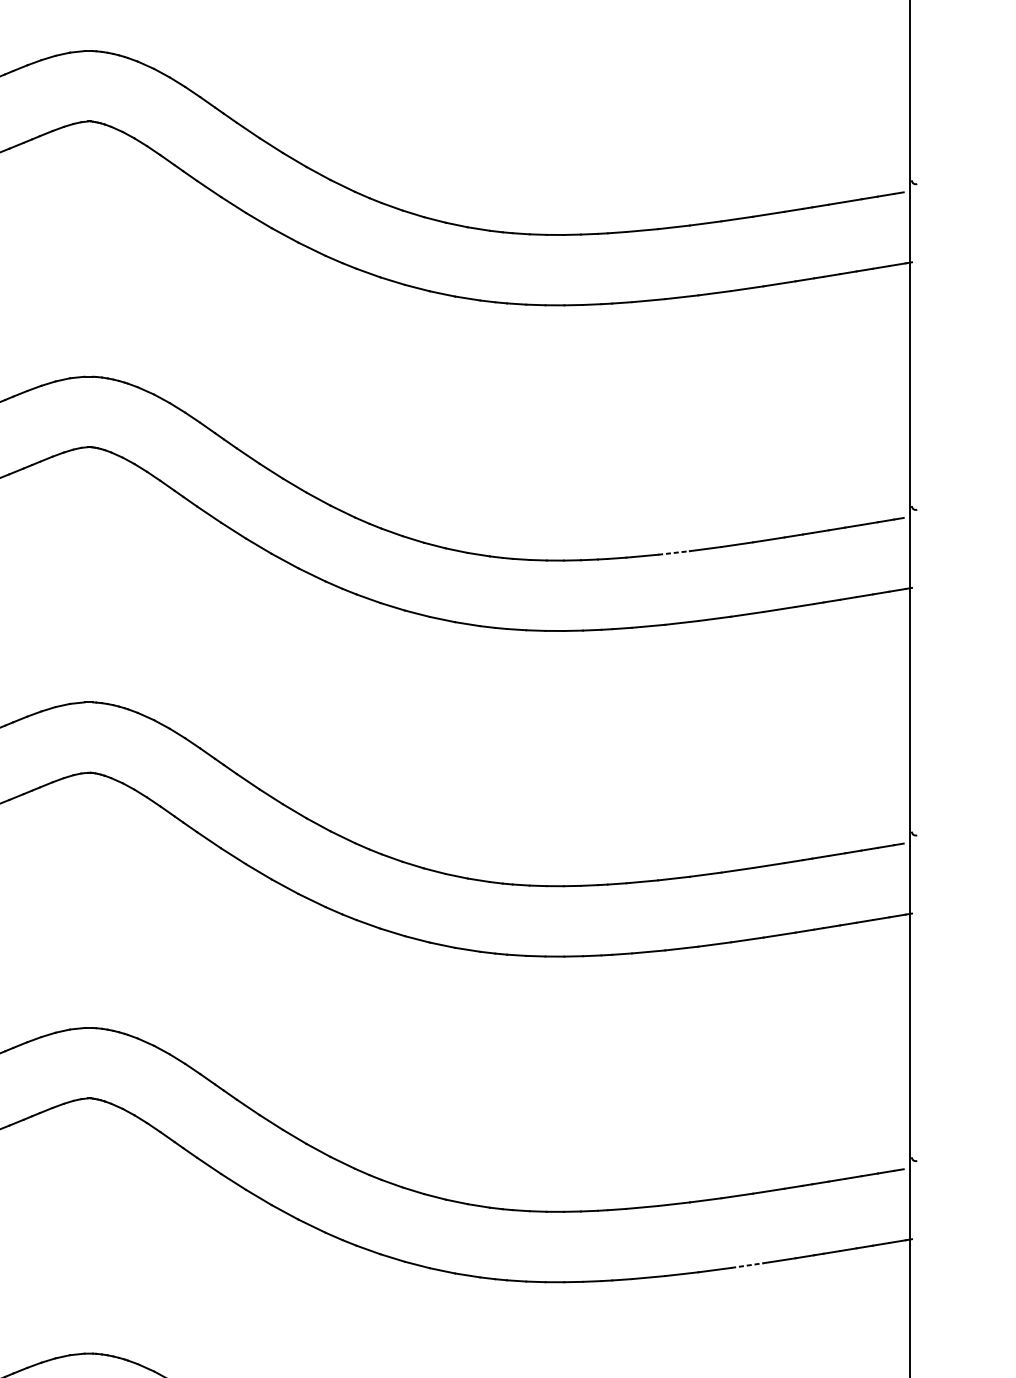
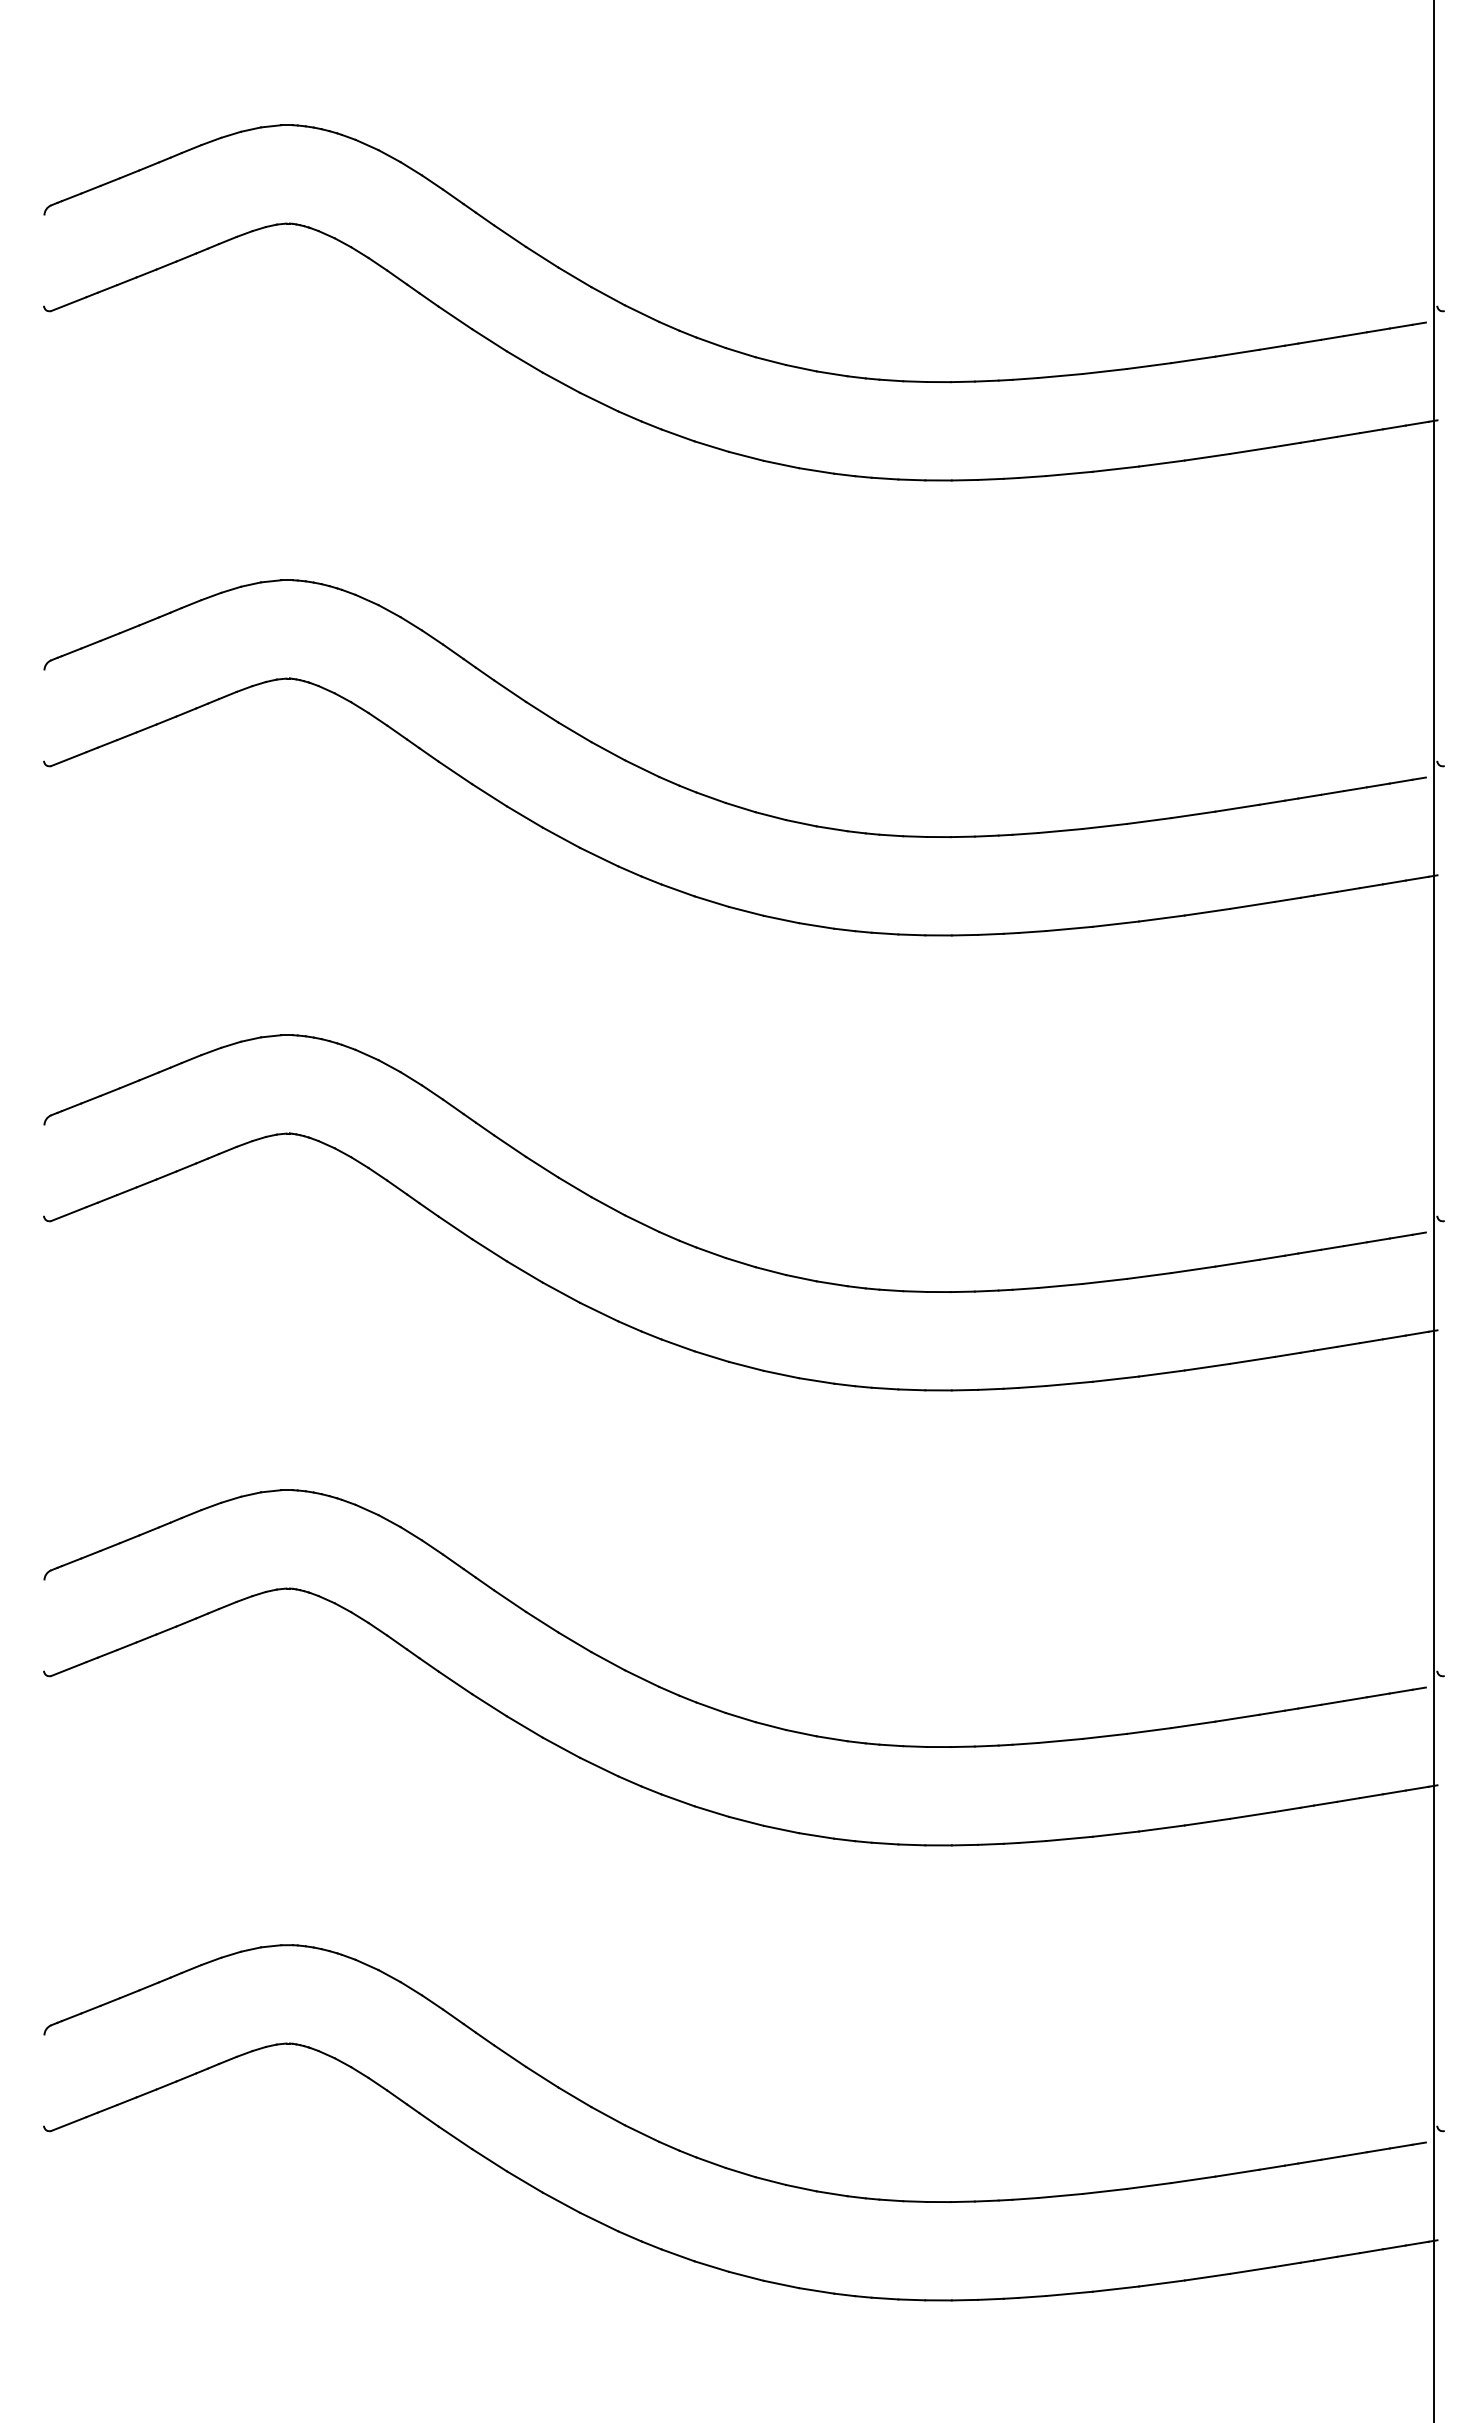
line: (674, 552) -> (1105, 826), dashed -> solid
line: (747, 1265) -> (1207, 1822), dashed -> solid

